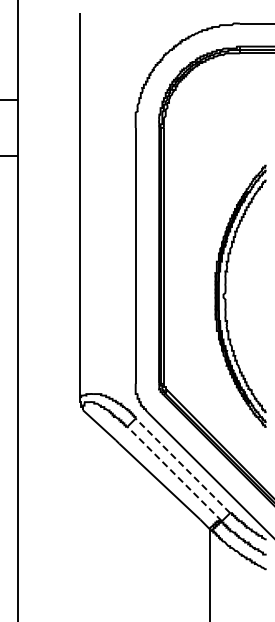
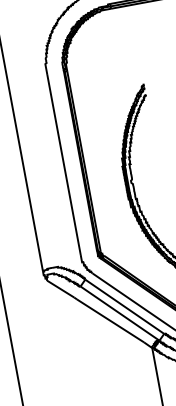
line: (182, 465) -> (124, 306), dashed -> solid
line: (174, 474) -> (119, 313), dashed -> solid

